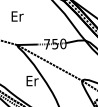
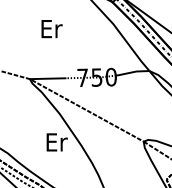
text: (17, 16) -> (51, 29), moved

